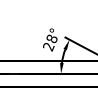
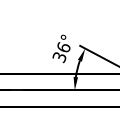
text: (49, 42) -> (60, 51), 28° -> 36°

